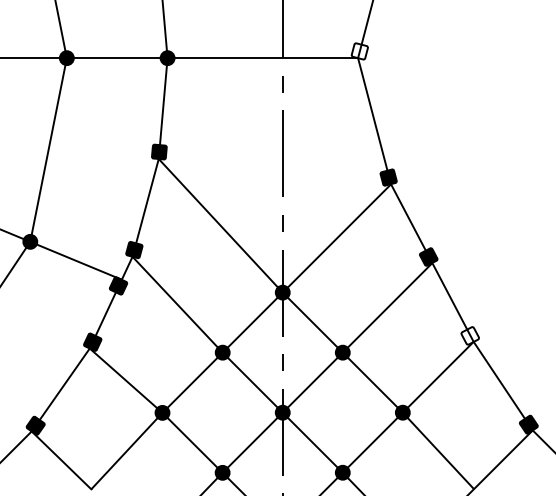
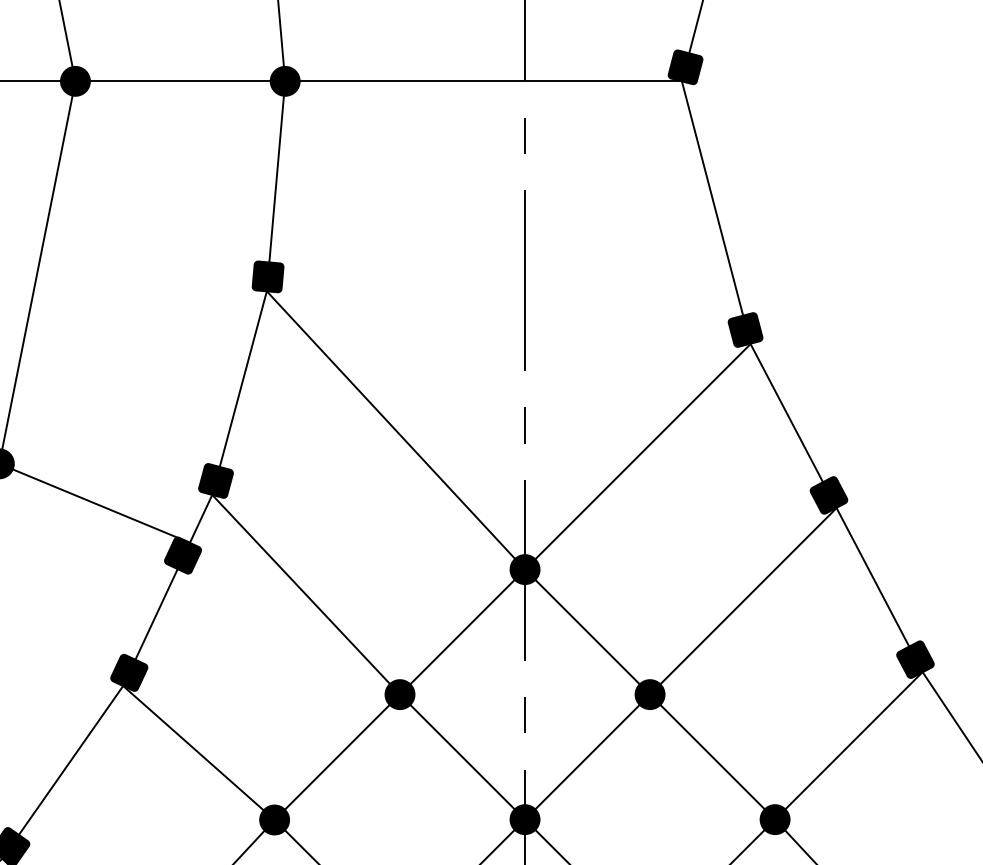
fill: (359, 51) -> (684, 67), added
fill: (470, 335) -> (915, 658), added

